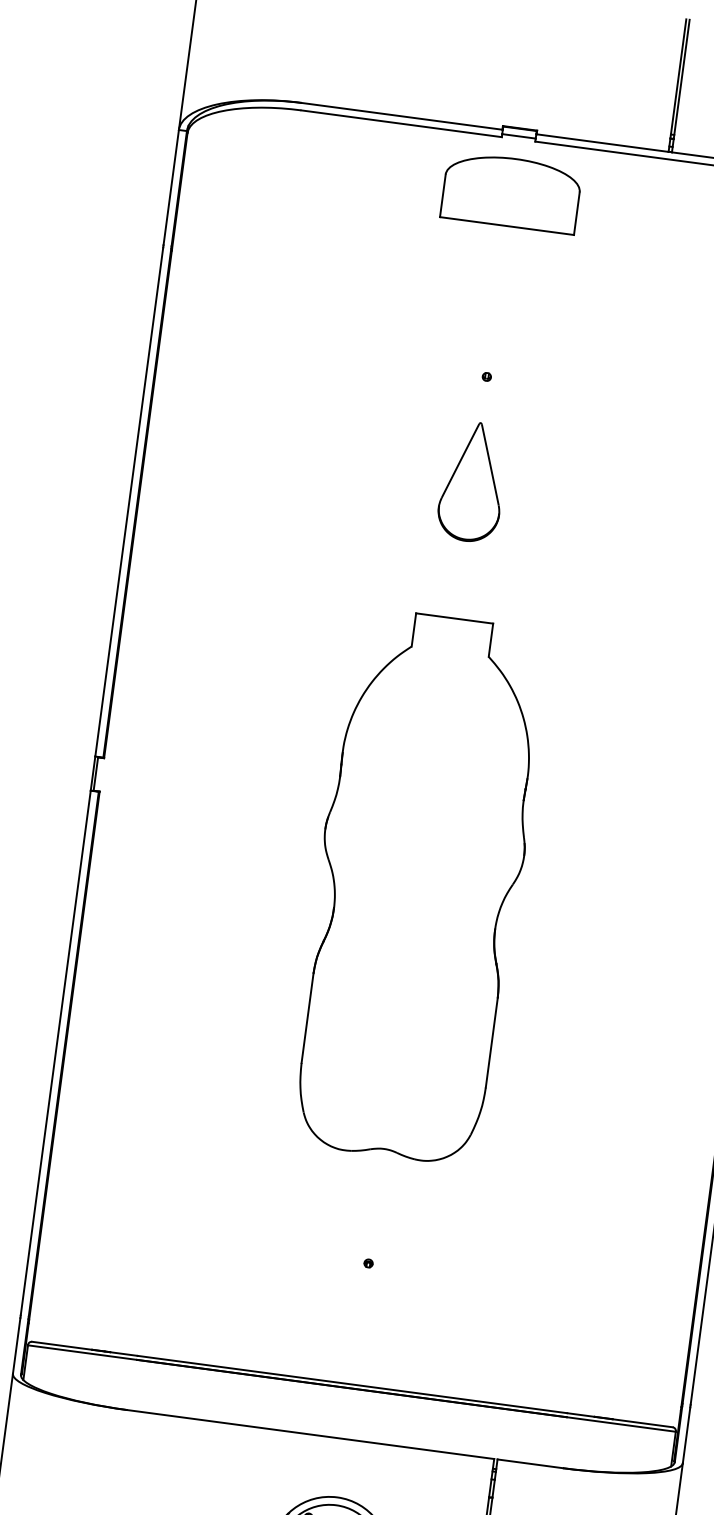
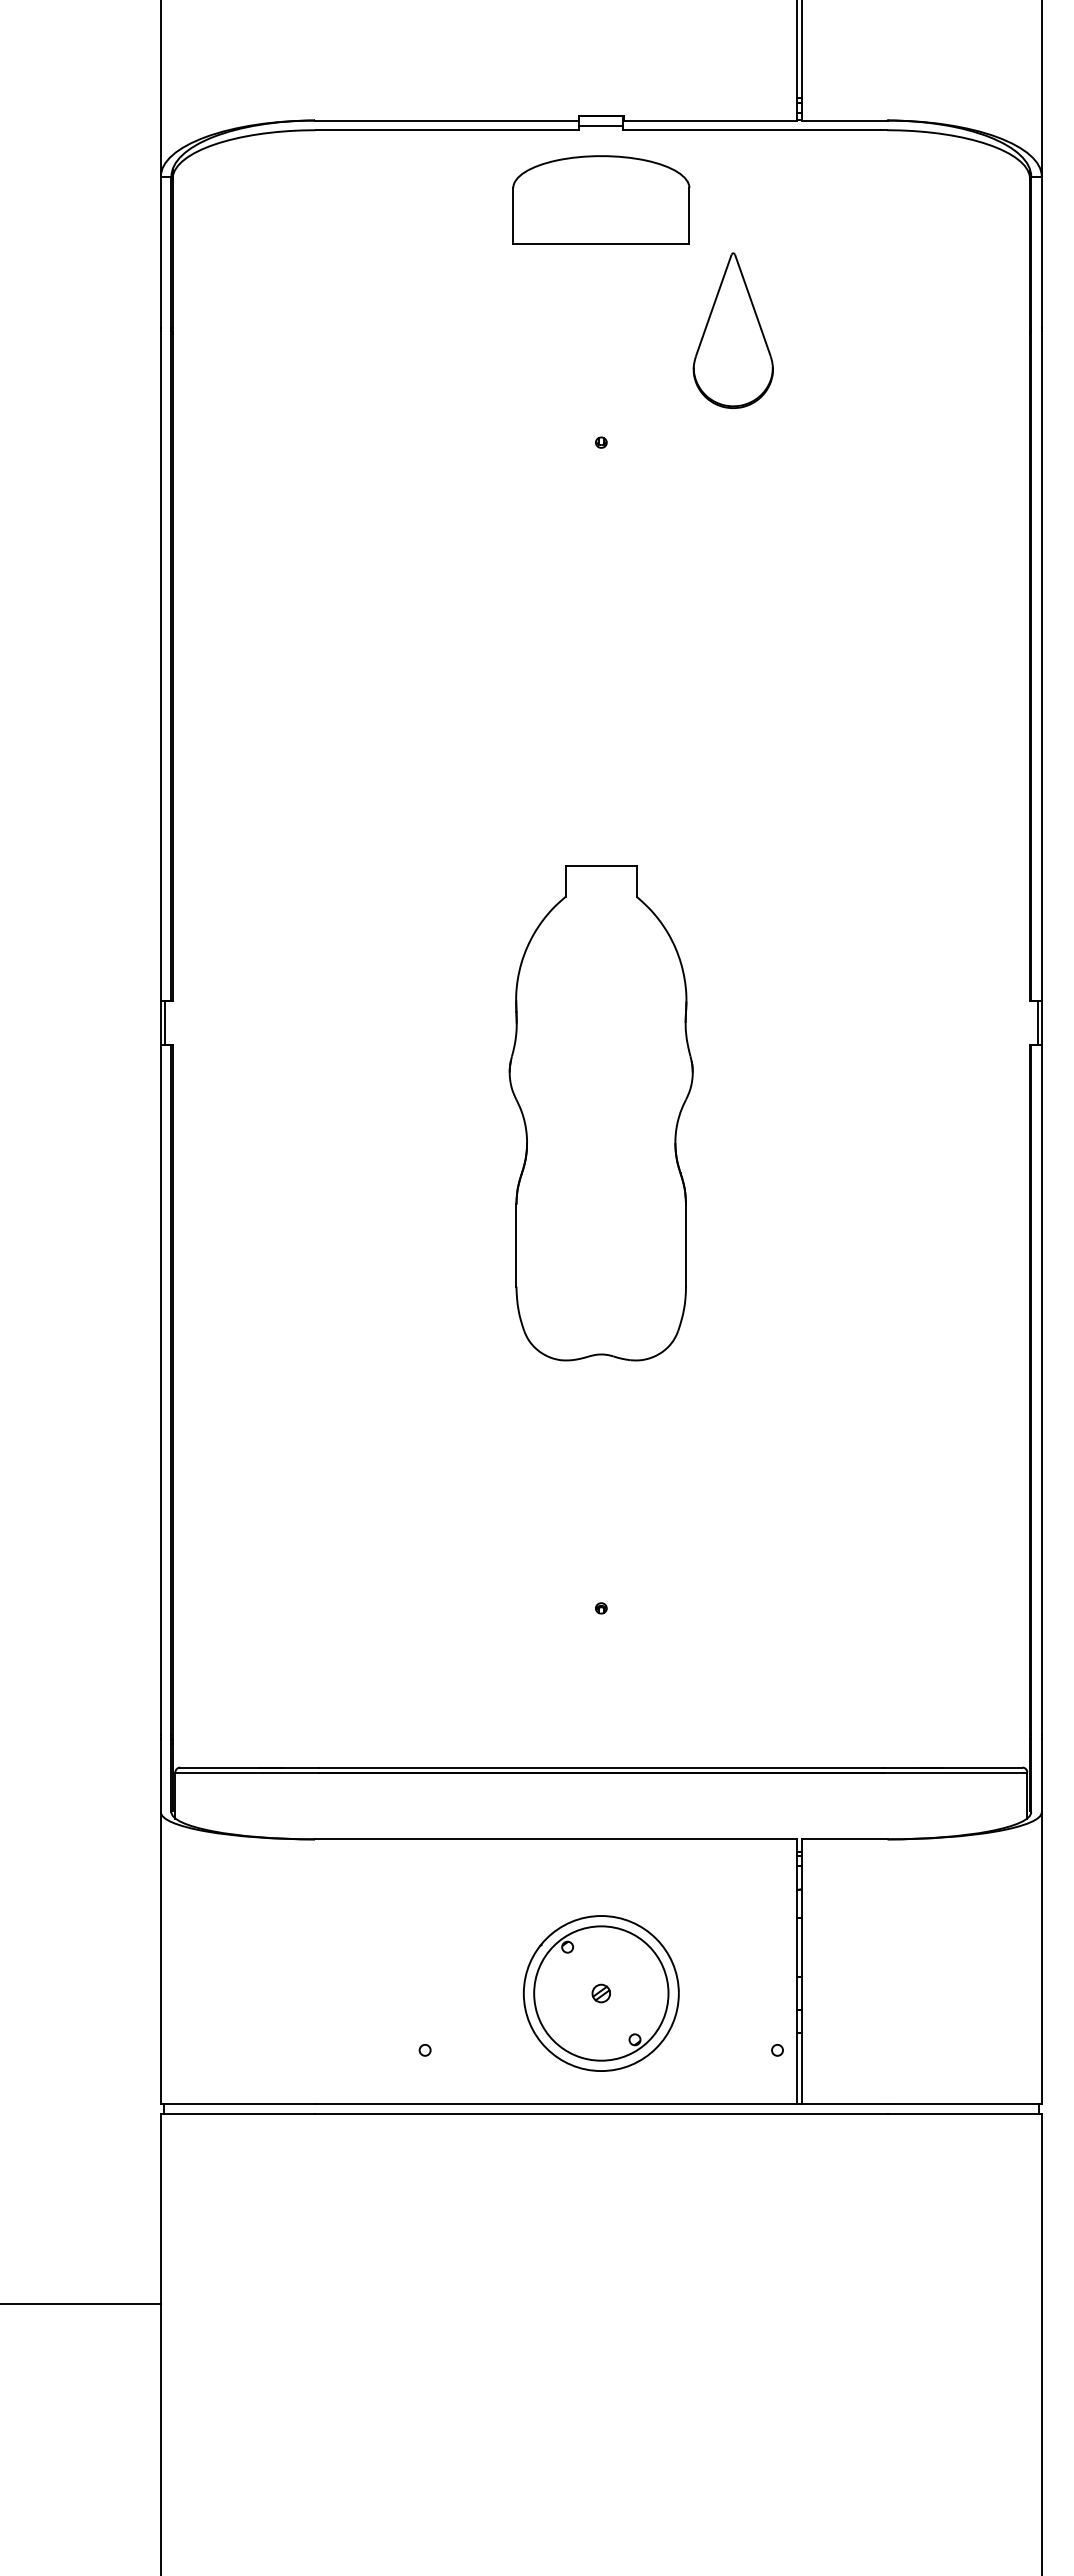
part: (472, 481) -> (732, 330), moved
part: (418, 887) -> (600, 1113), size x0.7

